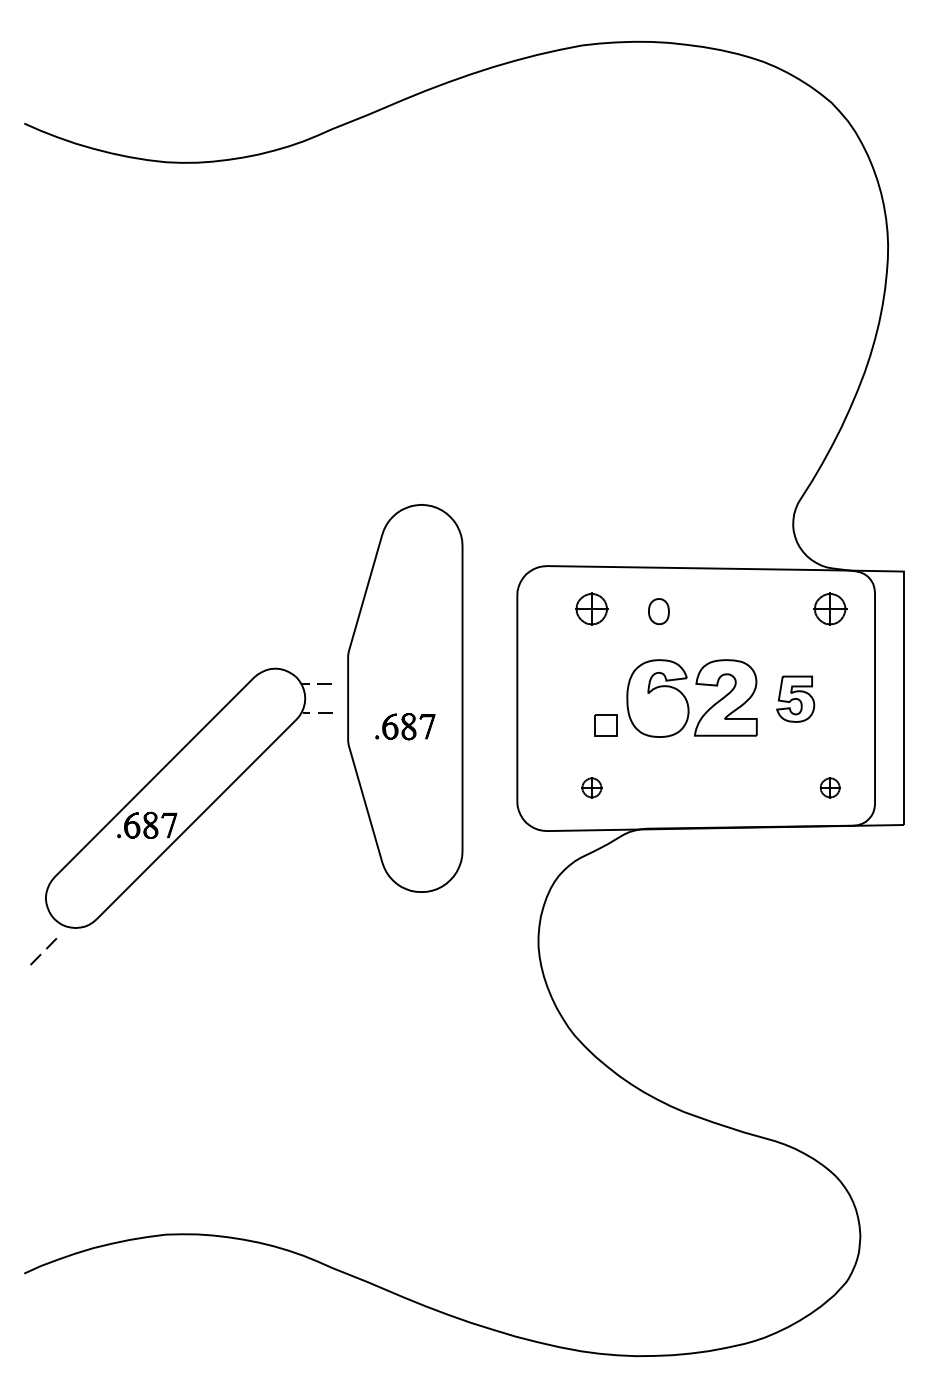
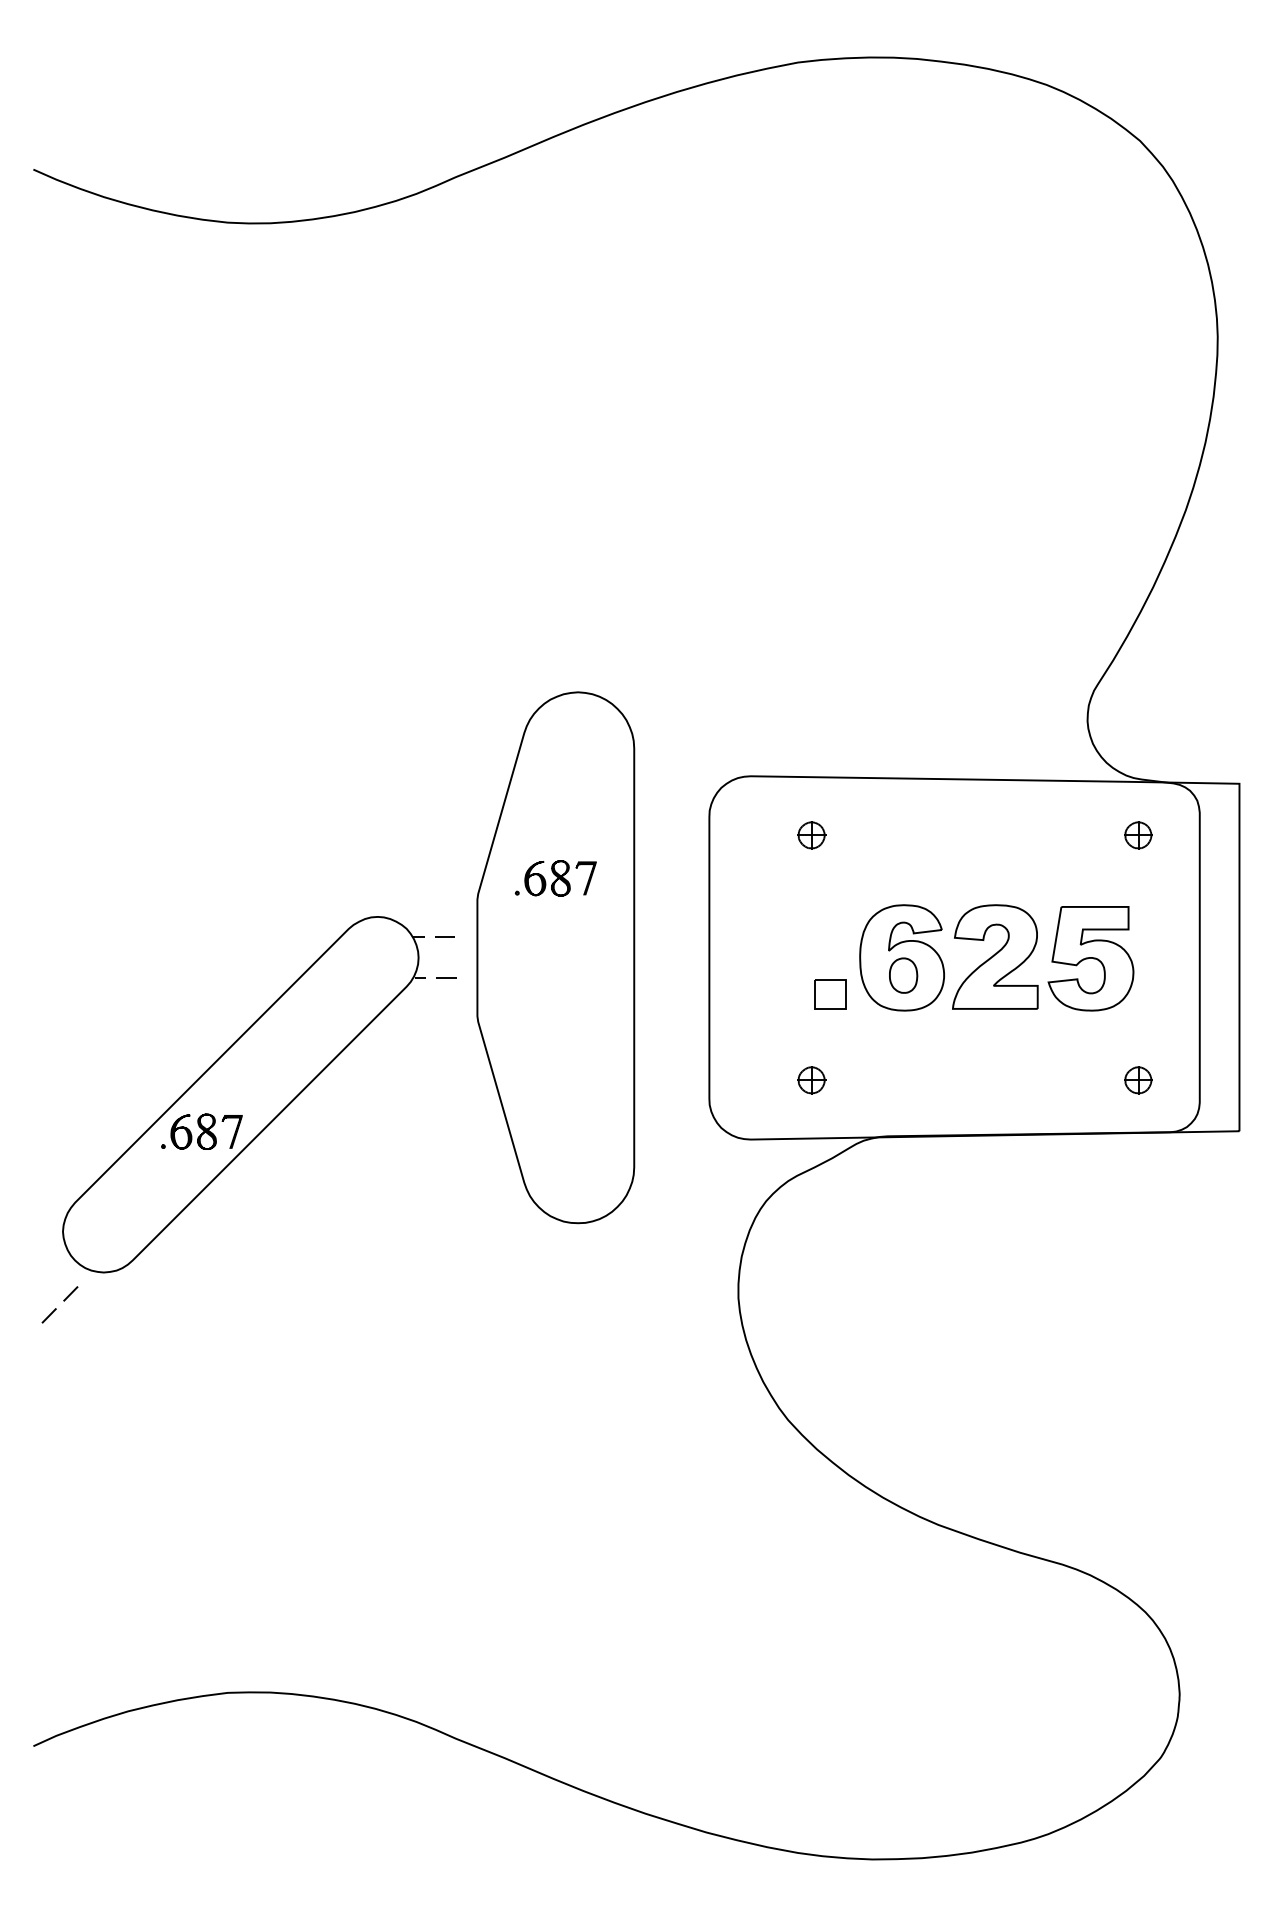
part: (591, 609) -> (811, 835), size x0.62
part: (830, 609) -> (1138, 835), size x0.62
part: (658, 611) -> (903, 975), moved
part: (795, 699) -> (1090, 958), size x1.67
part: (405, 726) -> (555, 878), moved

